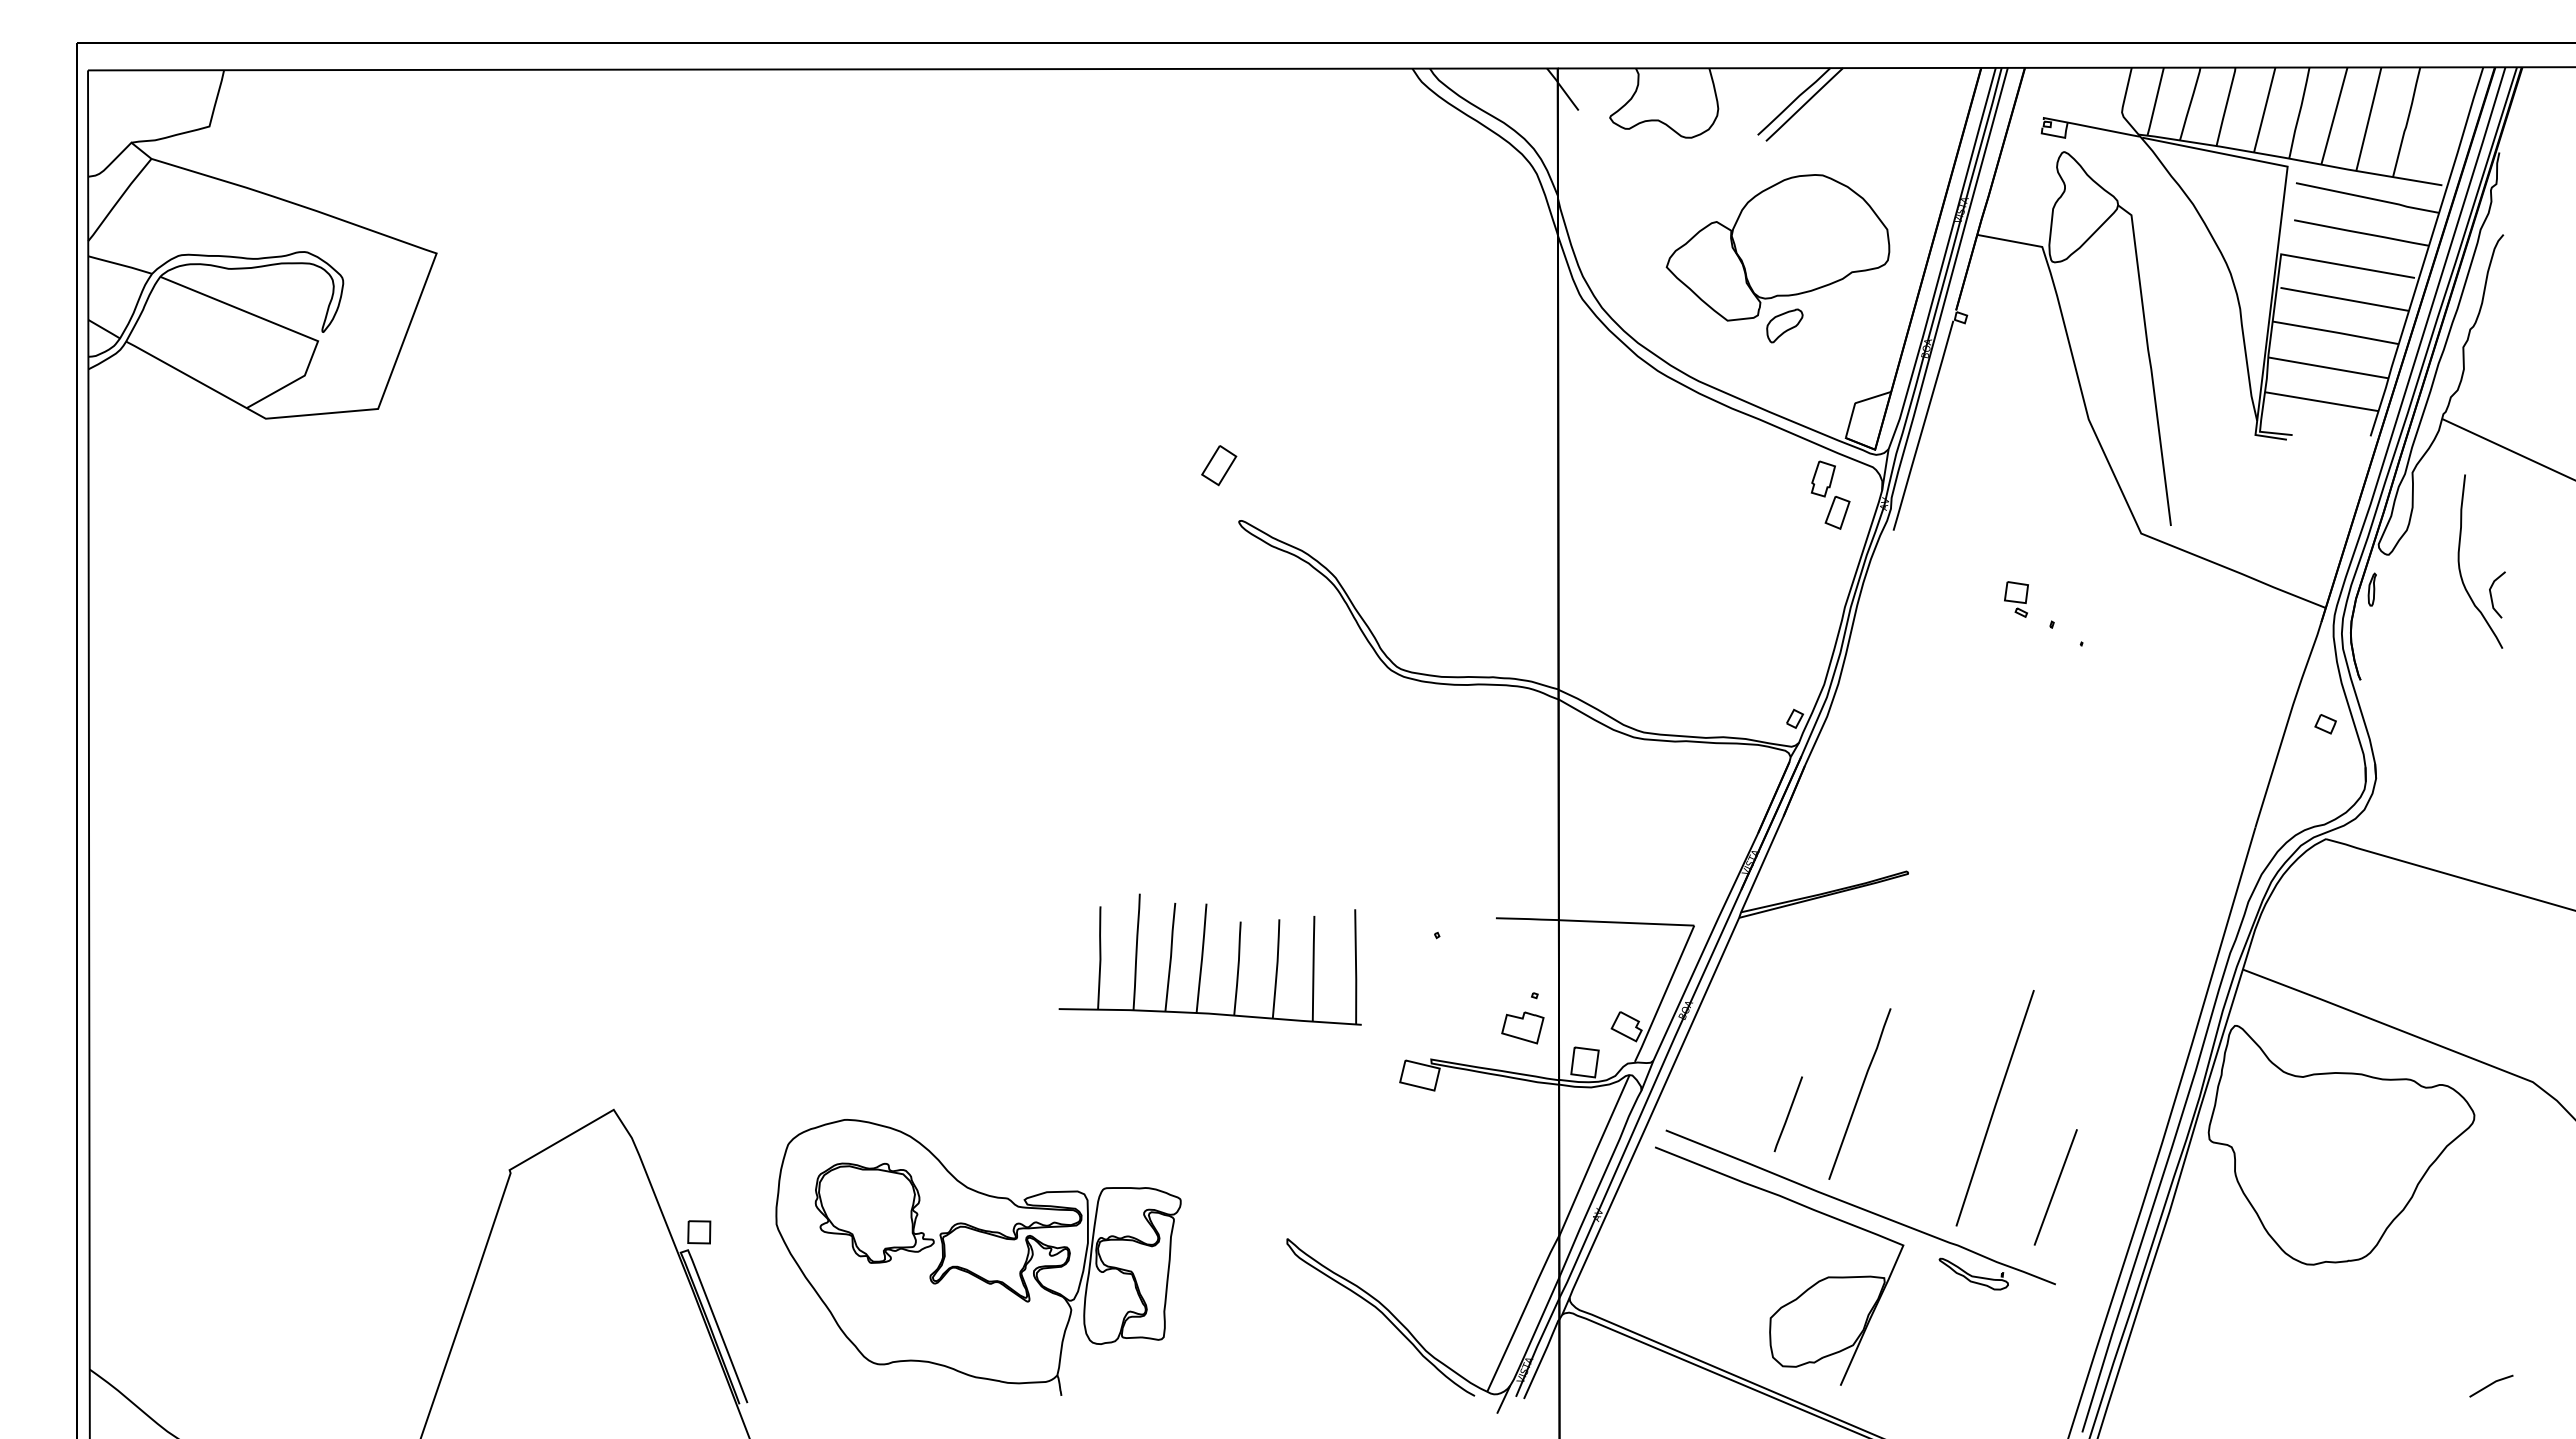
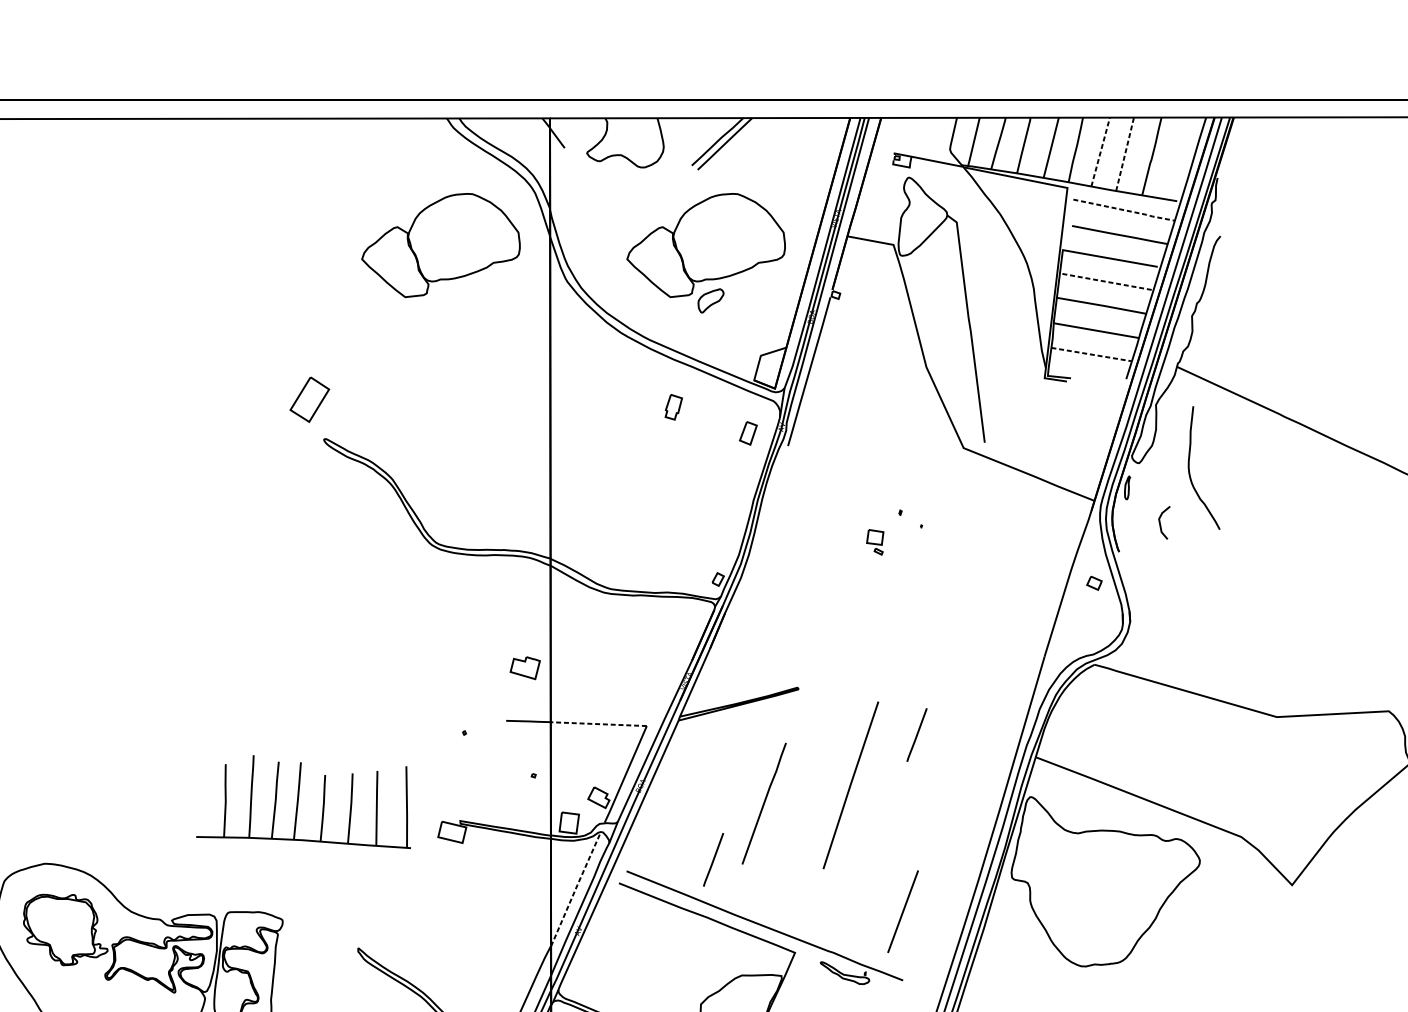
line: (2334, 115) -> (1100, 151), solid -> dashed
line: (2369, 118) -> (1125, 153), solid -> dashed
line: (2369, 198) -> (1125, 210), solid -> dashed
part: (1403, 247) -> (440, 245), added
line: (2345, 299) -> (1108, 282), solid -> dashed
line: (2321, 401) -> (1091, 354), solid -> dashed
part: (1219, 465) -> (310, 399), size x1.6
part: (1822, 478) -> (673, 406), moved
line: (2492, 596) -> (1160, 523), moved
part: (2016, 599) -> (875, 542), moved
line: (1626, 922) -> (598, 723), solid -> dashed
line: (2074, 938) -> (916, 735), added
part: (1203, 957) -> (298, 800), moved
part: (1522, 1027) -> (525, 667), moved
line: (1859, 1093) -> (763, 803), moved
line: (1994, 1108) -> (850, 785), moved
line: (1594, 1155) -> (576, 889), solid -> dashed

